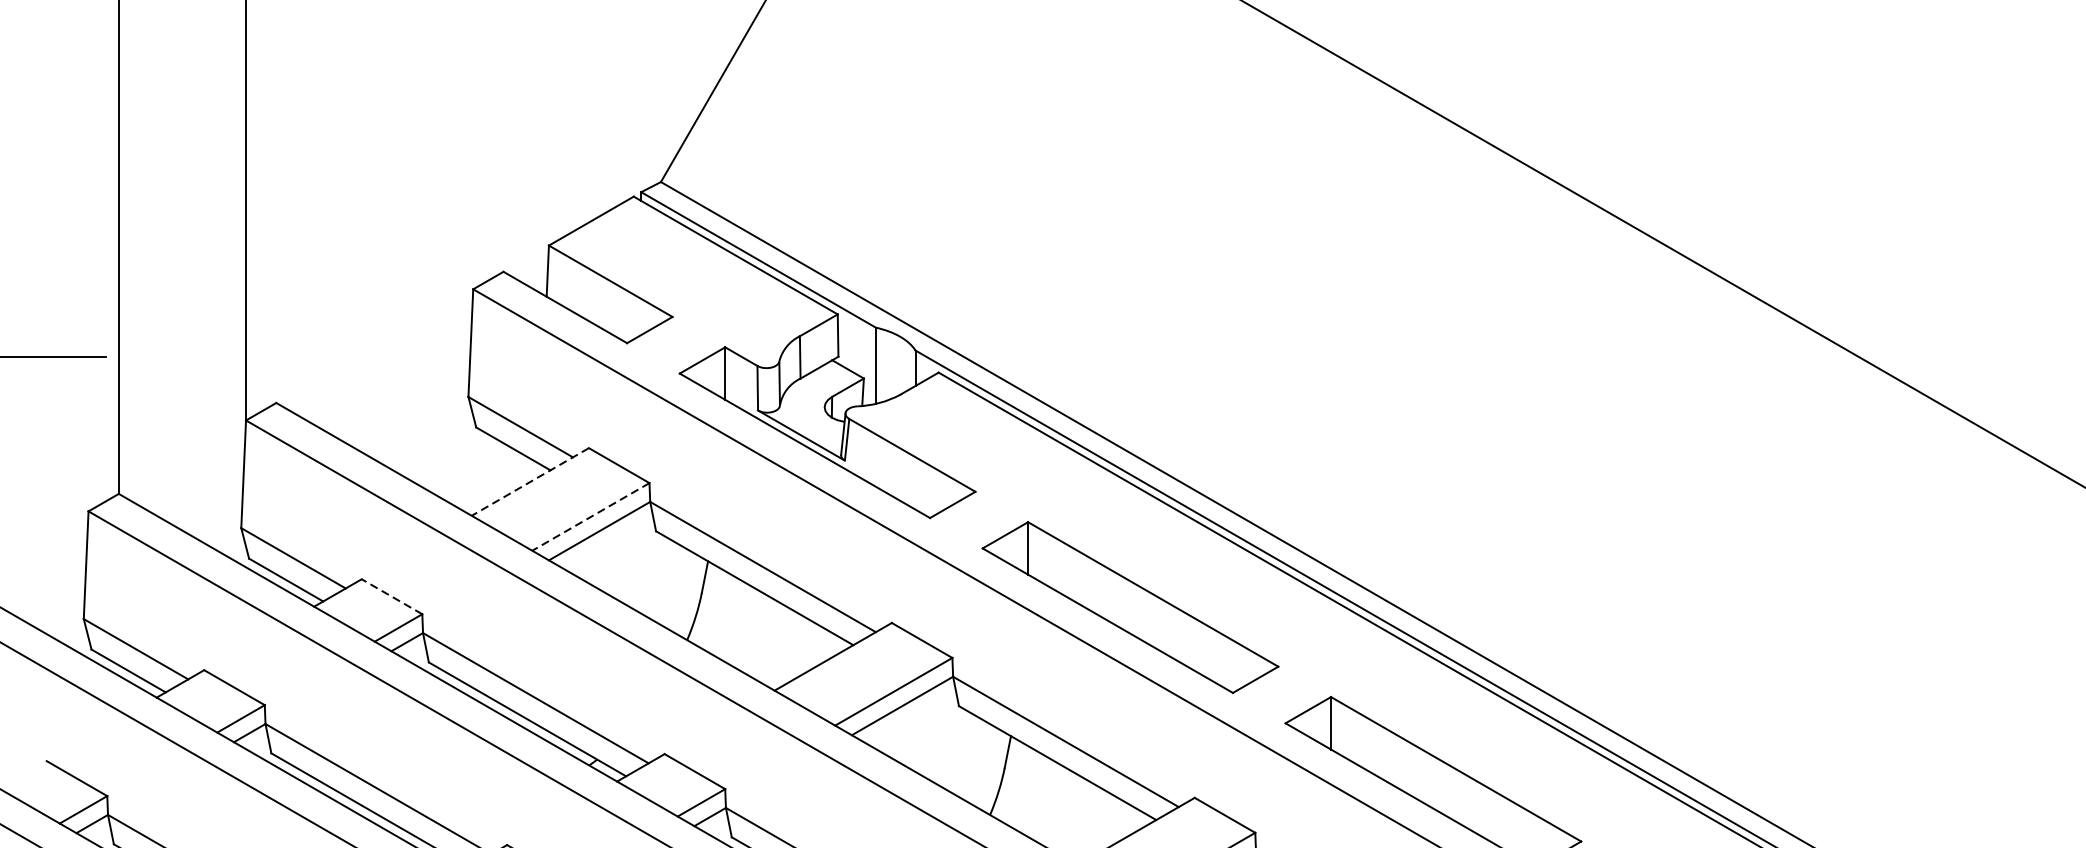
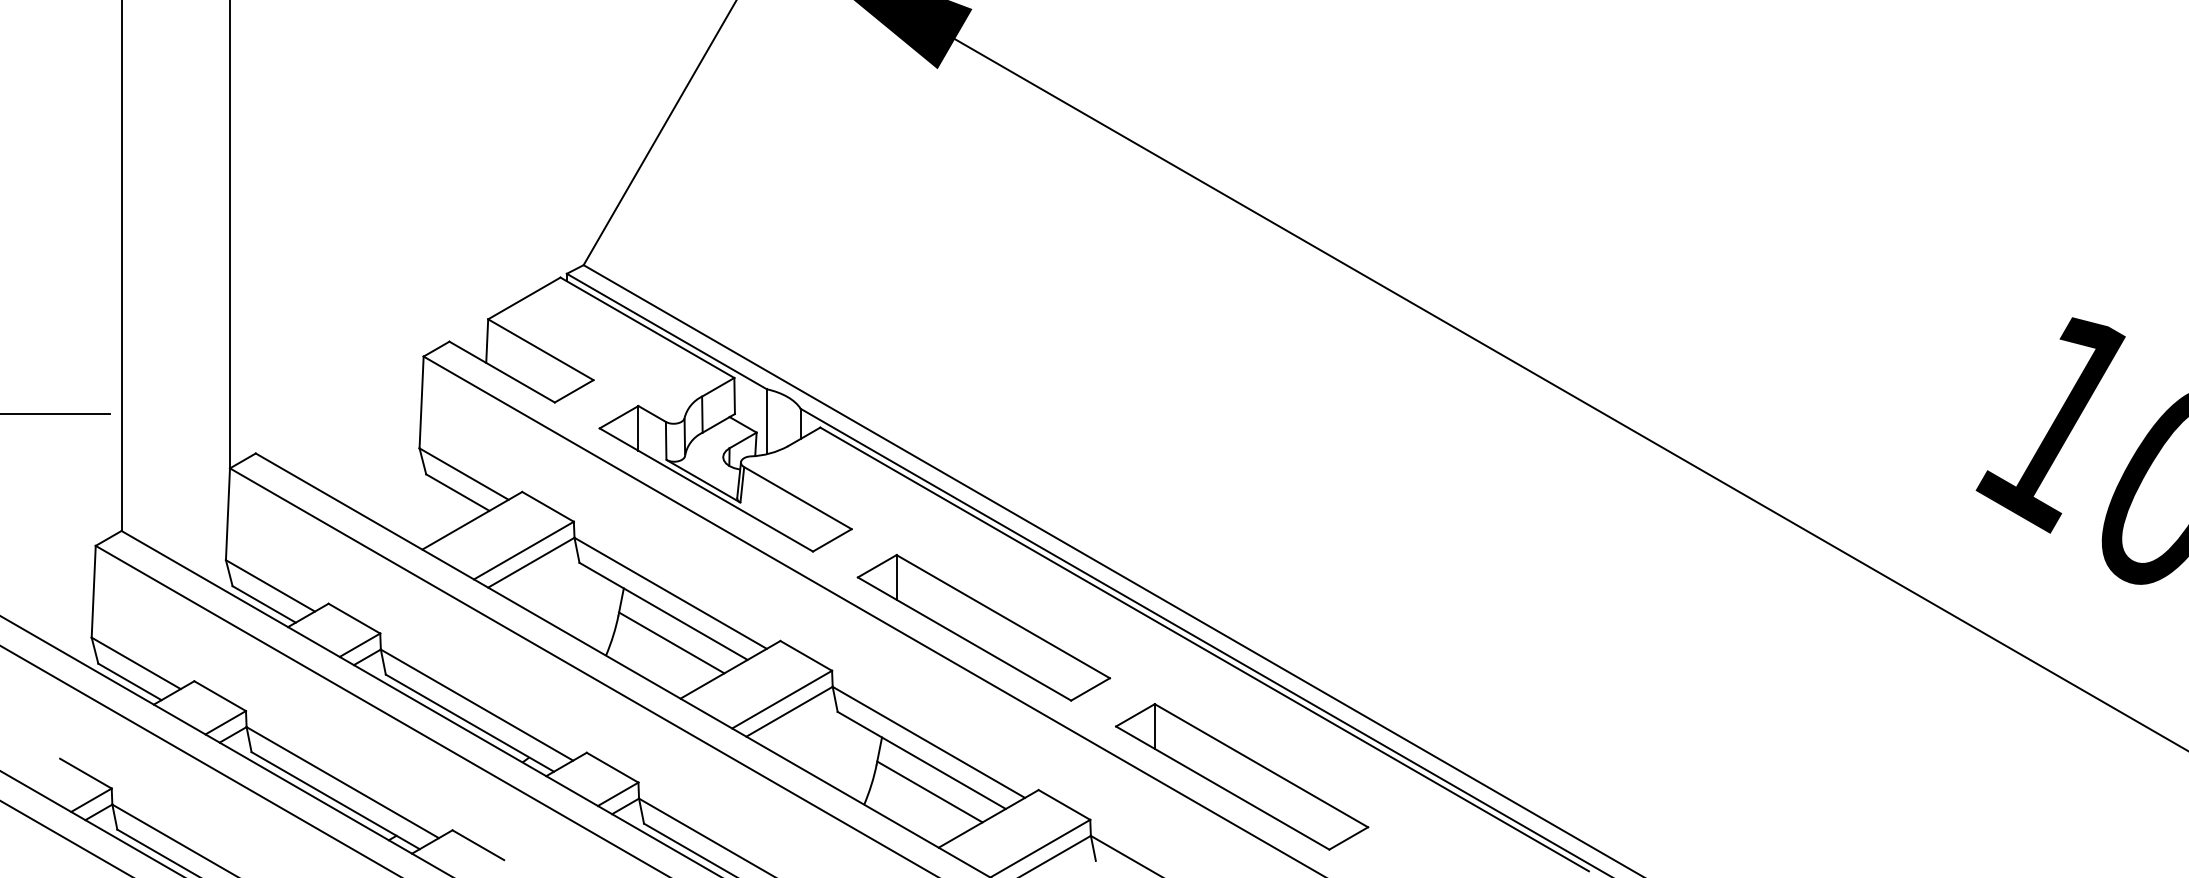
line: (530, 481) -> (472, 520), dashed -> solid
line: (590, 516) -> (523, 550), dashed -> solid
line: (392, 596) -> (354, 618), dashed -> solid
line: (764, 624) -> (671, 642), added
line: (1066, 799) -> (929, 791), added

